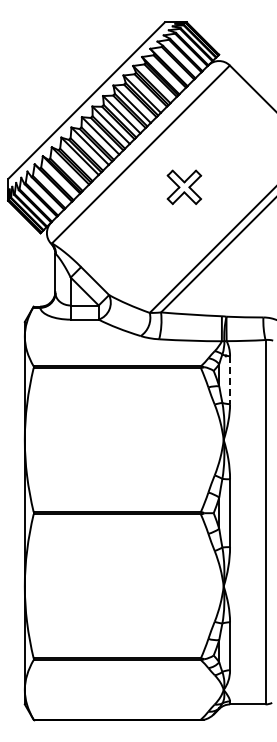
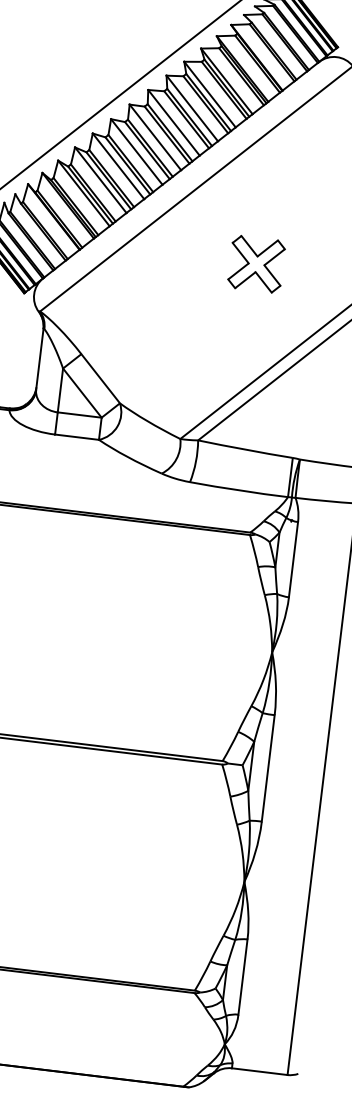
part: (184, 186) -> (256, 263), moved
line: (230, 380) -> (294, 560), dashed -> solid

